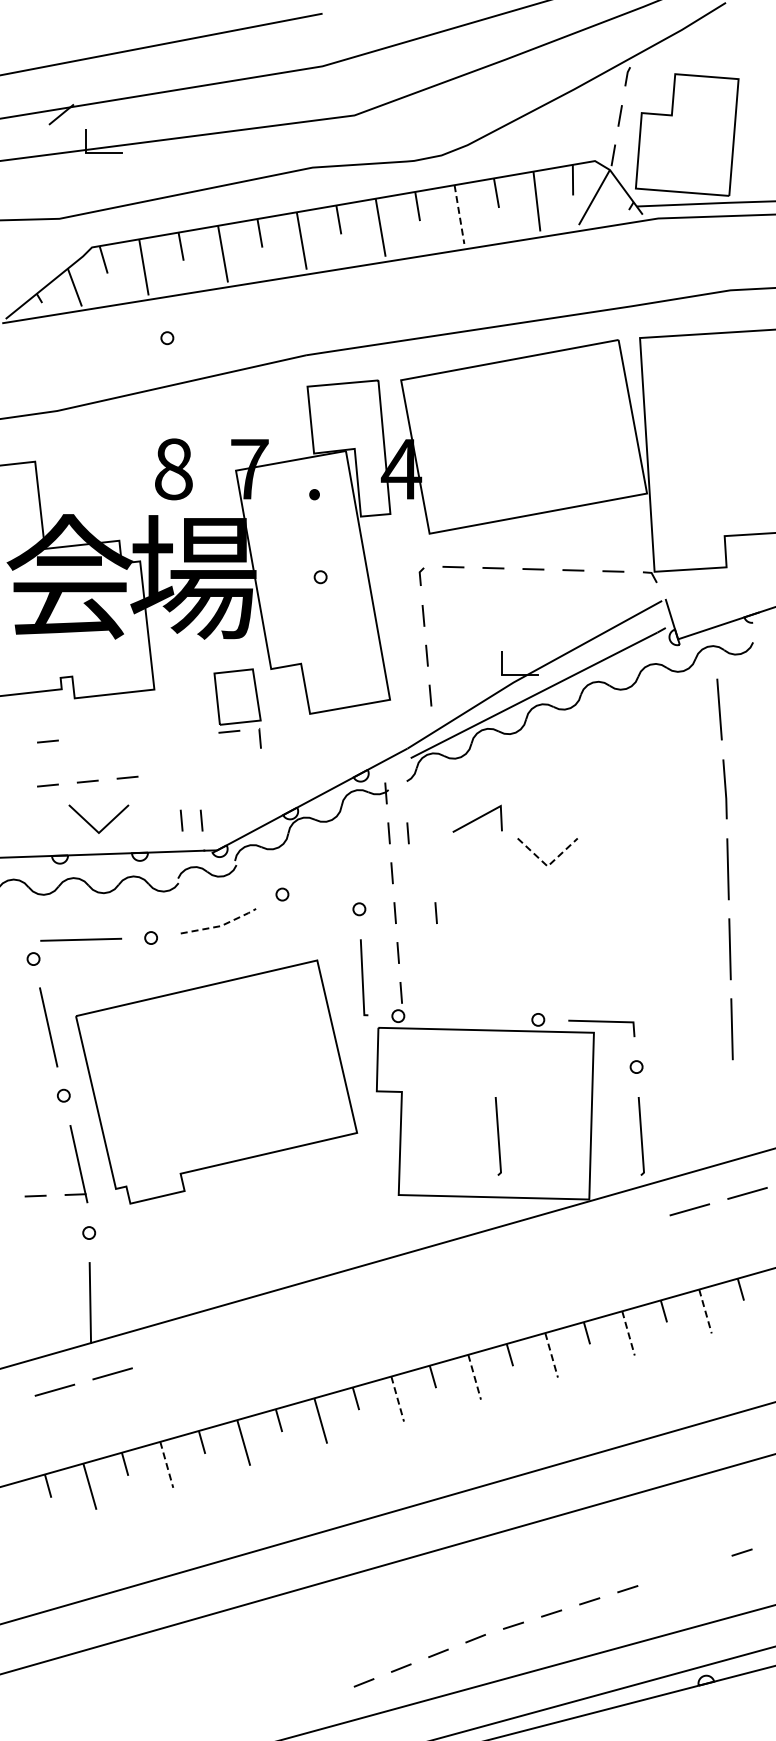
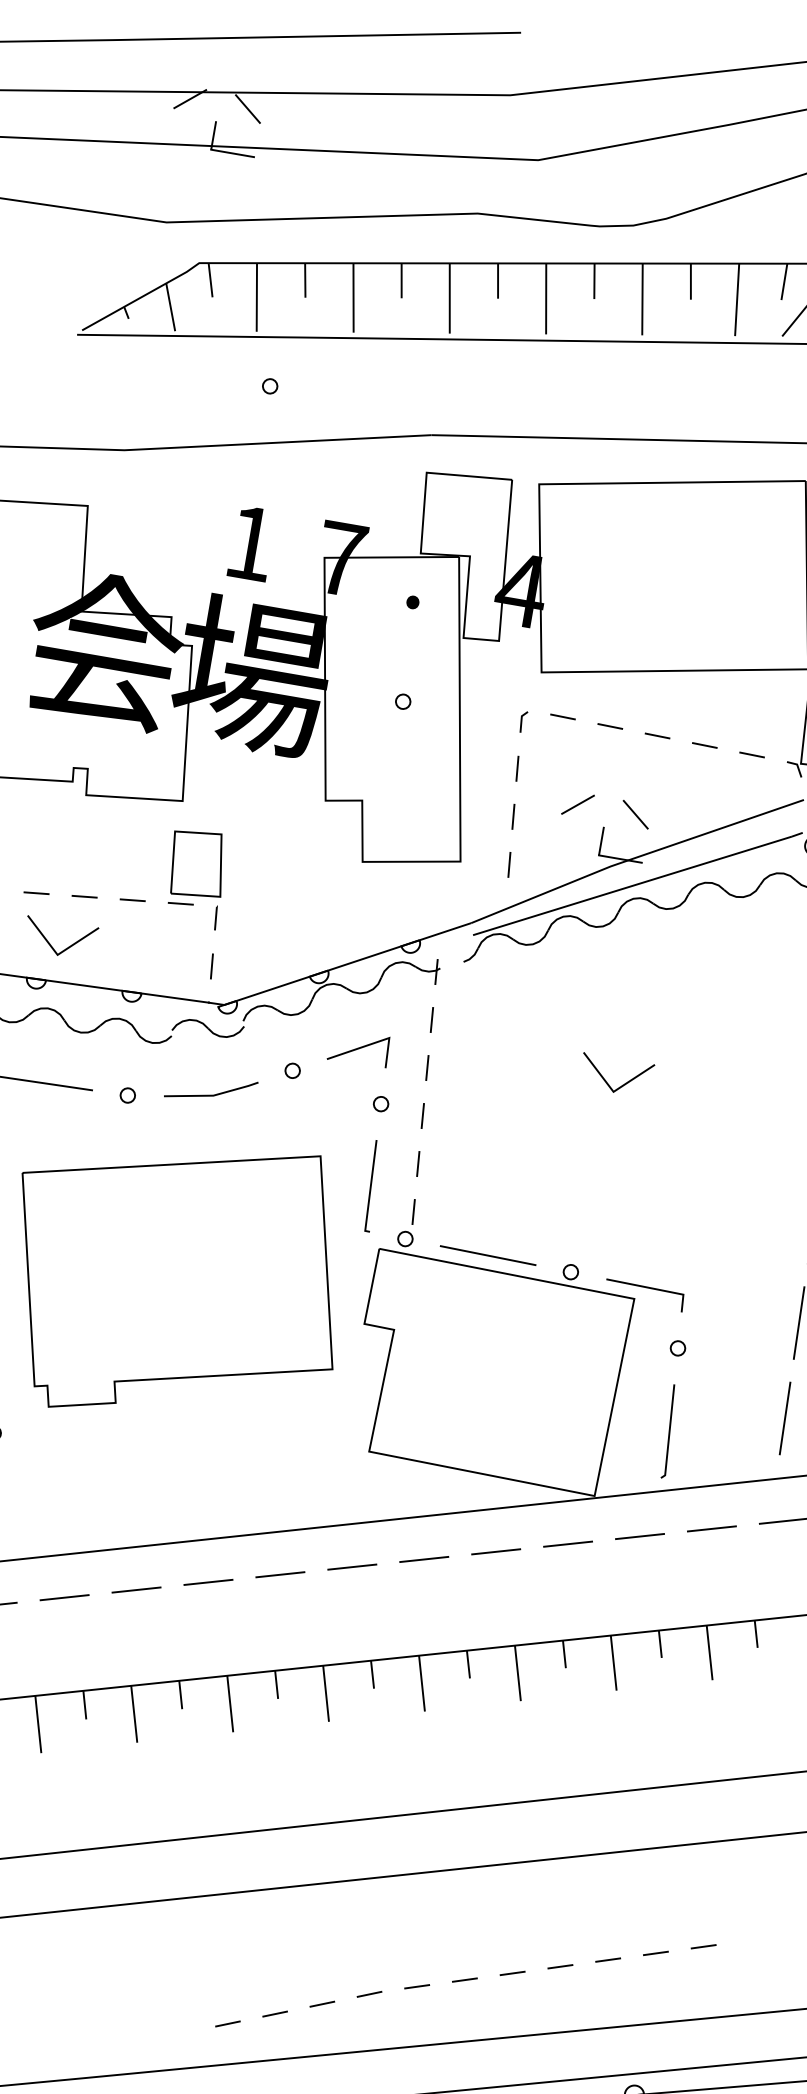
line: (109, 114) -> (247, 108), added
line: (459, 214) -> (642, 299), dashed -> solid
text: (173, 469) -> (250, 543), 8 -> 1
line: (477, 636) -> (577, 804), added
line: (526, 636) -> (635, 814), added
part: (237, 708) -> (195, 877), moved
line: (47, 741) -> (45, 840), removed
line: (477, 818) -> (359, 1047), moved
line: (181, 820) -> (188, 962), removed
line: (91, 824) -> (50, 943), moved
line: (407, 833) -> (453, 1023), removed
line: (547, 866) -> (613, 1091), dashed -> solid
line: (435, 912) -> (470, 1123), removed
line: (221, 926) -> (213, 1096), dashed -> solid
line: (468, 1017) -> (488, 1255), added
line: (733, 1109) -> (784, 1418), added
line: (497, 1136) -> (498, 1402), removed
line: (631, 1225) -> (639, 1535), added
line: (574, 1242) -> (568, 1544), added
line: (516, 1258) -> (496, 1551), added
line: (458, 1275) -> (423, 1559), added
line: (401, 1291) -> (352, 1566), added
line: (343, 1307) -> (280, 1573), added
line: (705, 1311) -> (709, 1652), dashed -> solid
line: (285, 1324) -> (208, 1582), added
line: (628, 1333) -> (613, 1663), dashed -> solid
line: (227, 1340) -> (135, 1589), added
line: (551, 1355) -> (517, 1673), dashed -> solid
line: (170, 1356) -> (64, 1596), added
line: (474, 1377) -> (421, 1683), dashed -> solid
line: (397, 1399) -> (325, 1694), dashed -> solid
line: (166, 1464) -> (38, 1724), dashed -> solid
line: (703, 1564) -> (655, 1952), added
line: (665, 1576) -> (607, 1959), added

